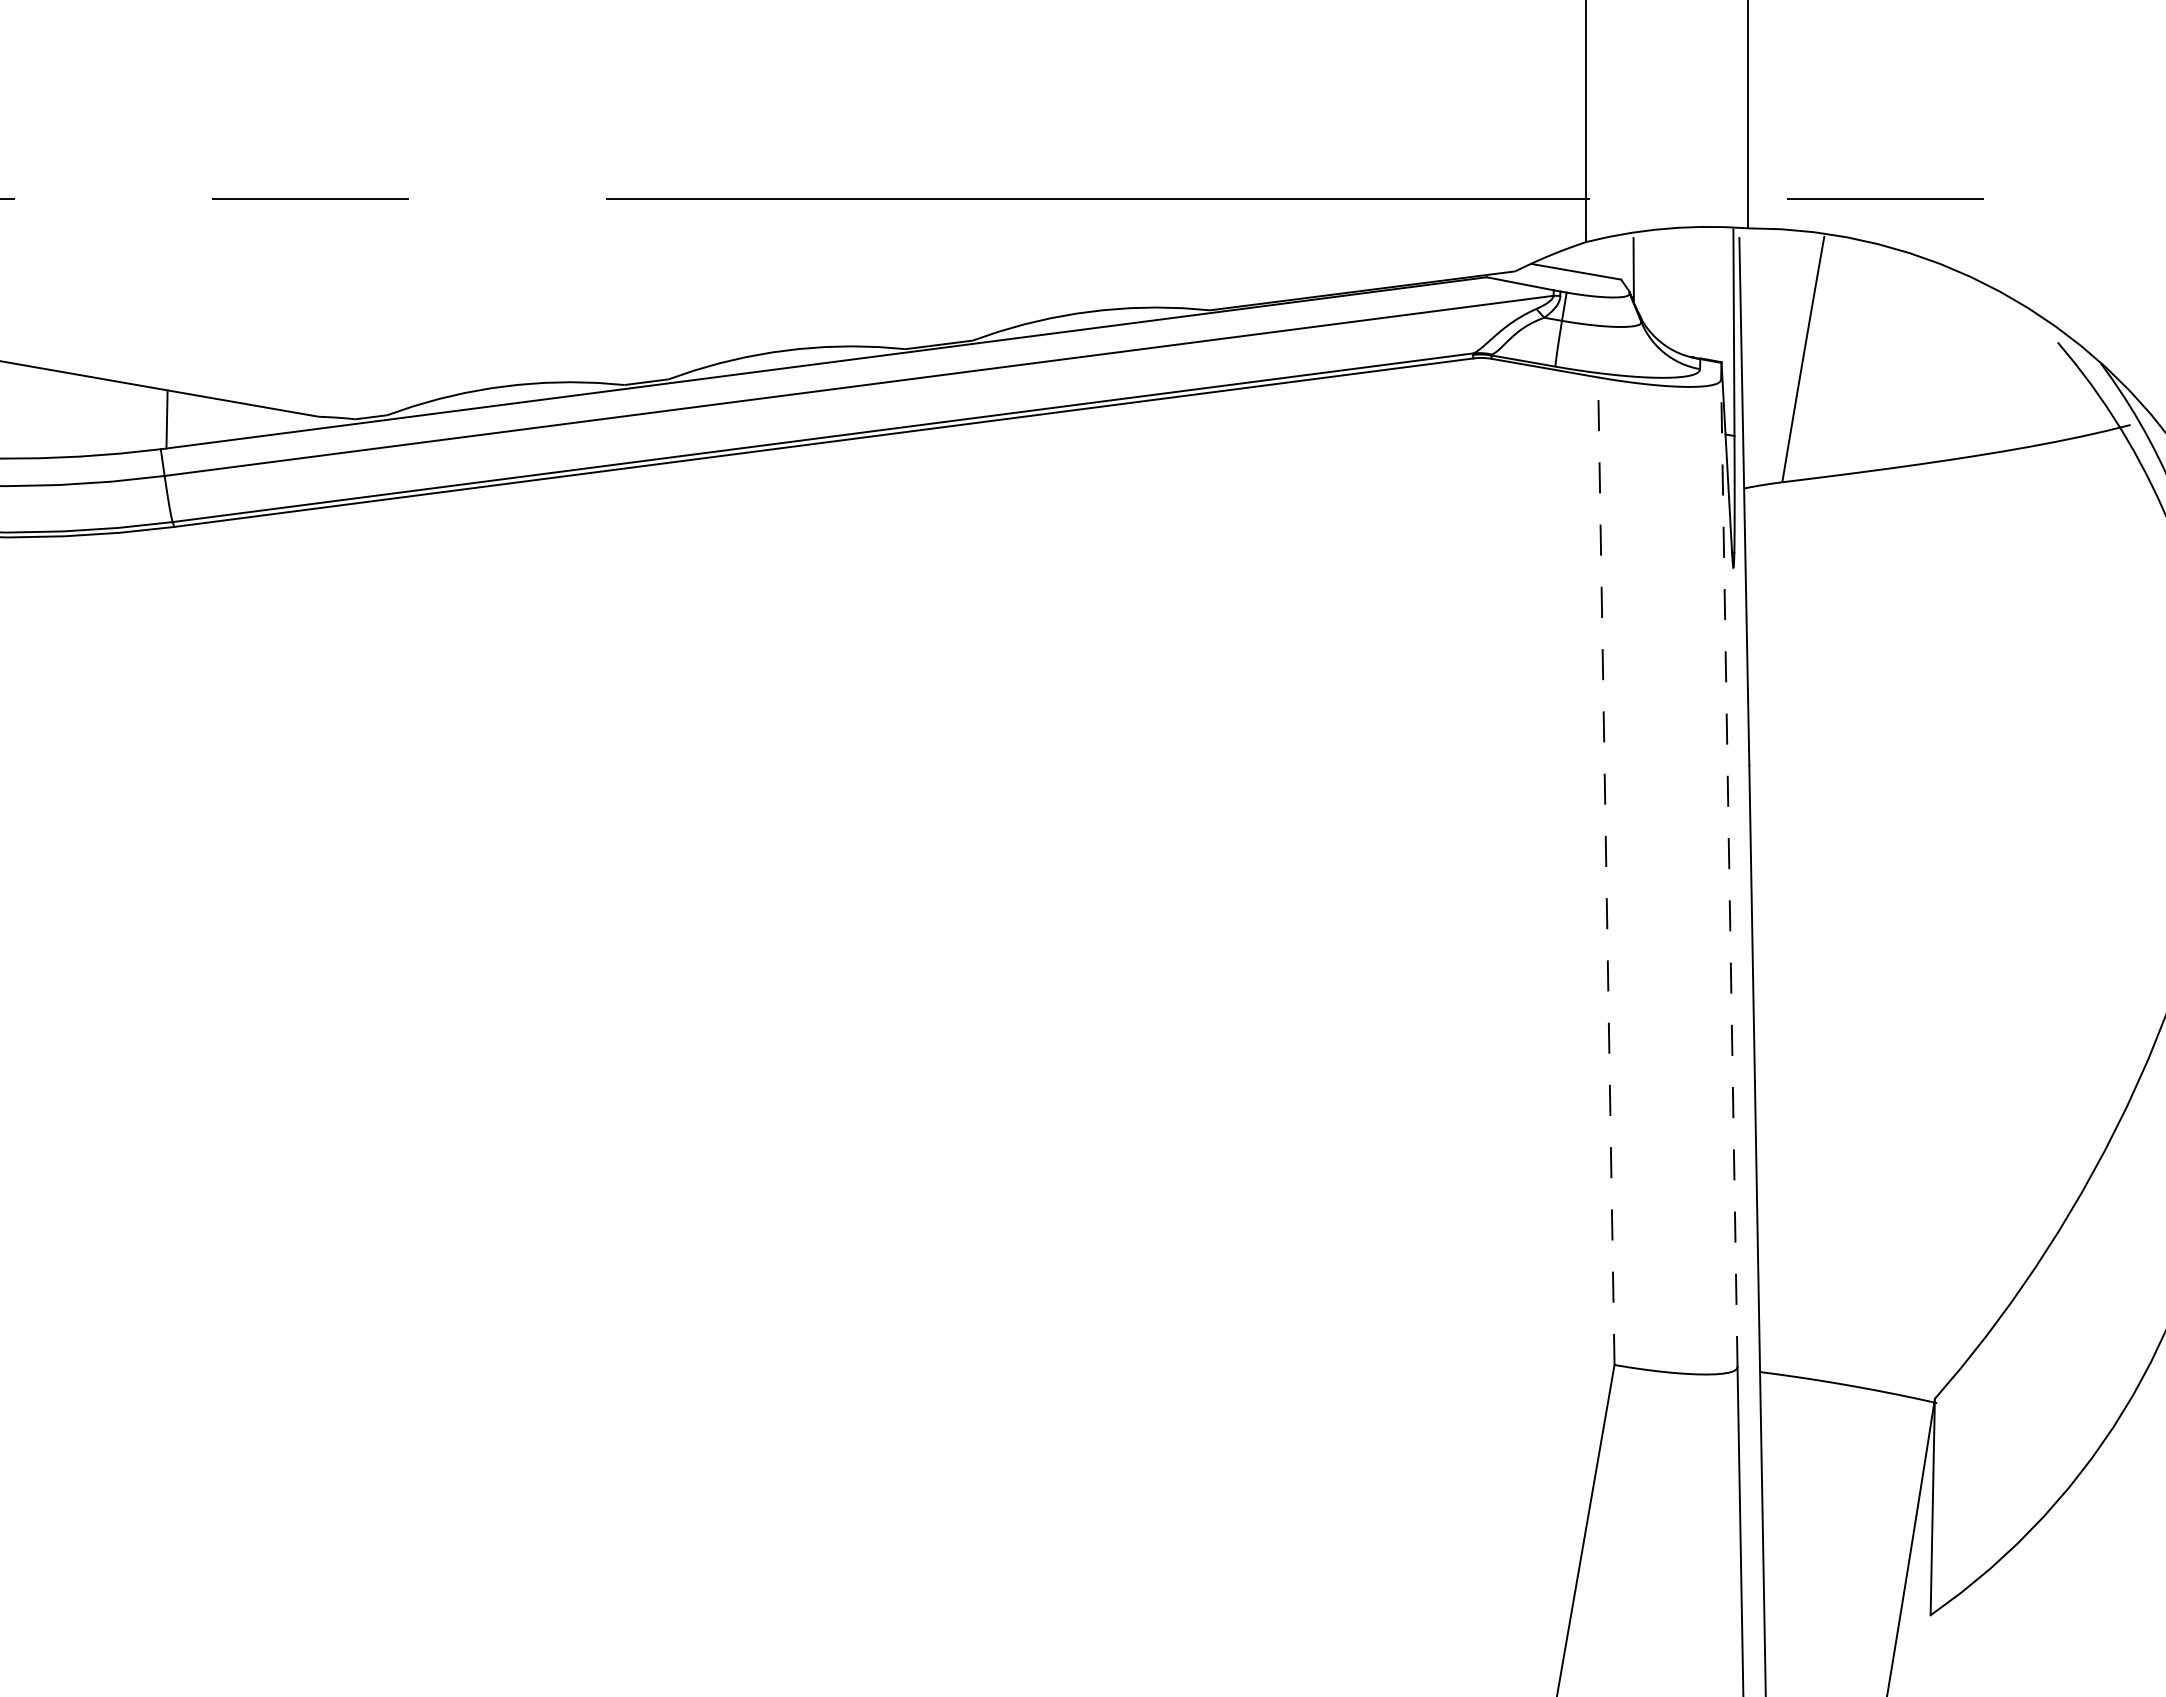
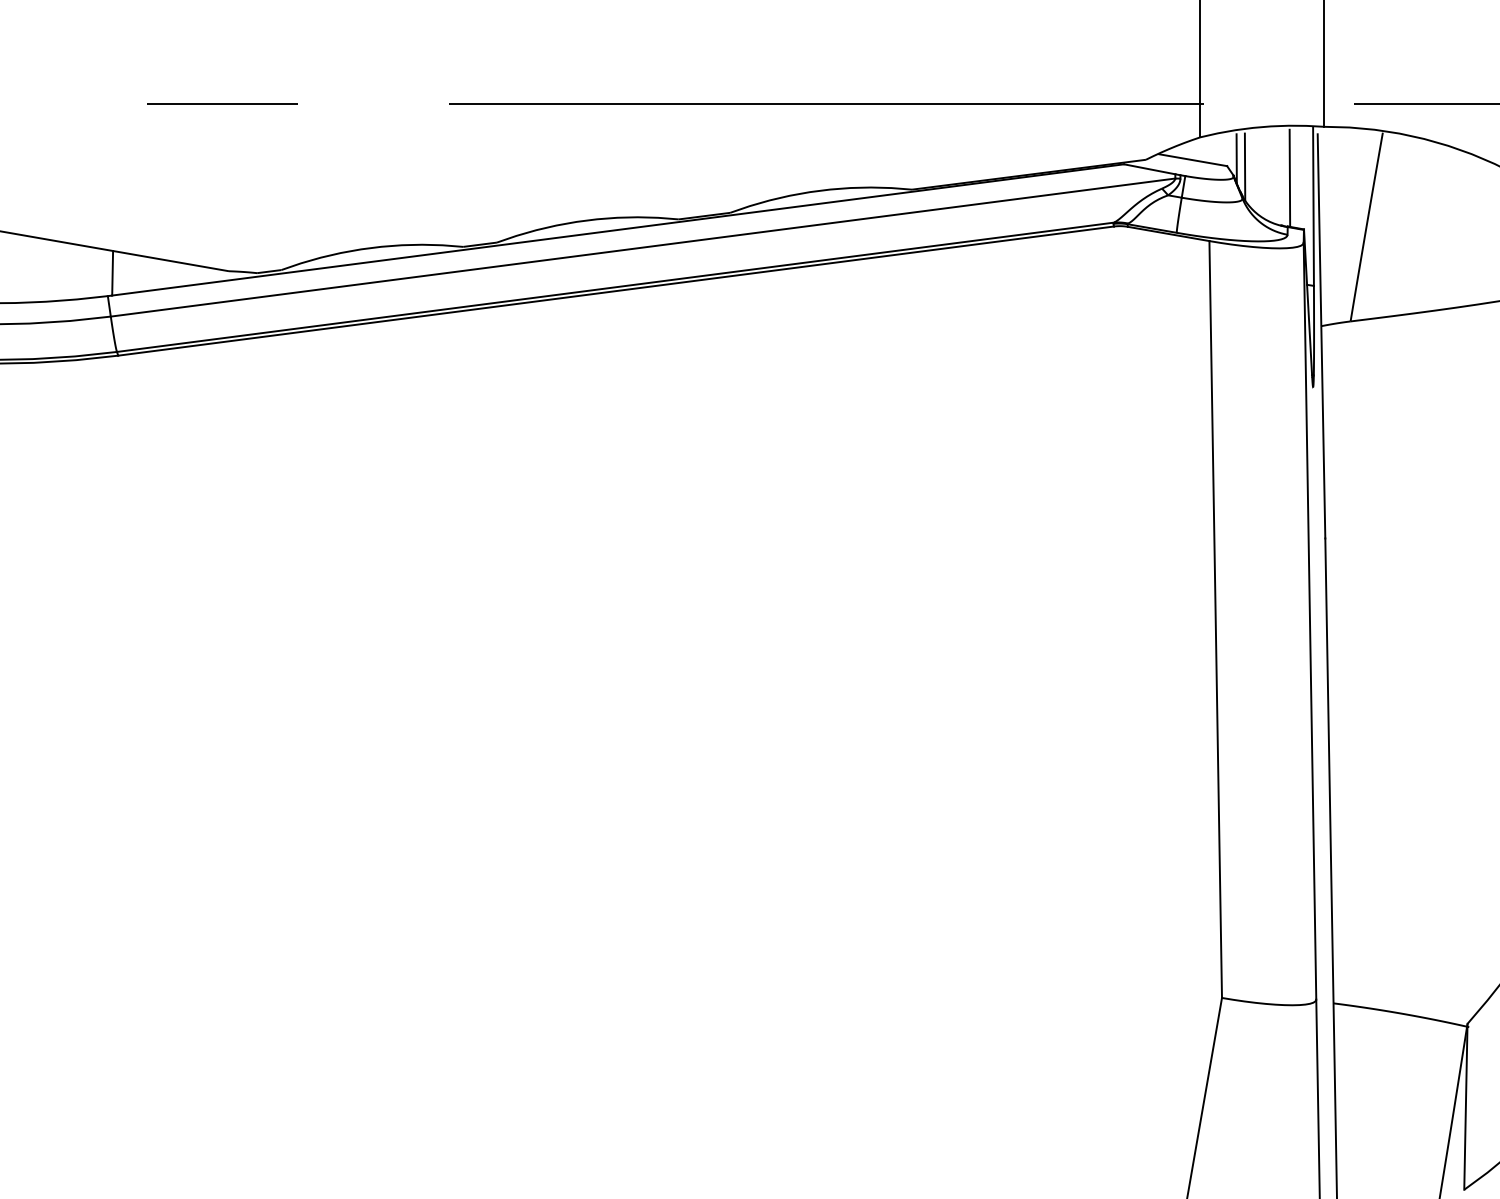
line: (1644, 280) -> (1244, 166), added
line: (1702, 295) -> (1289, 178), added
line: (1606, 871) -> (1215, 619), dashed -> solid
line: (1729, 873) -> (1310, 621), dashed -> solid

